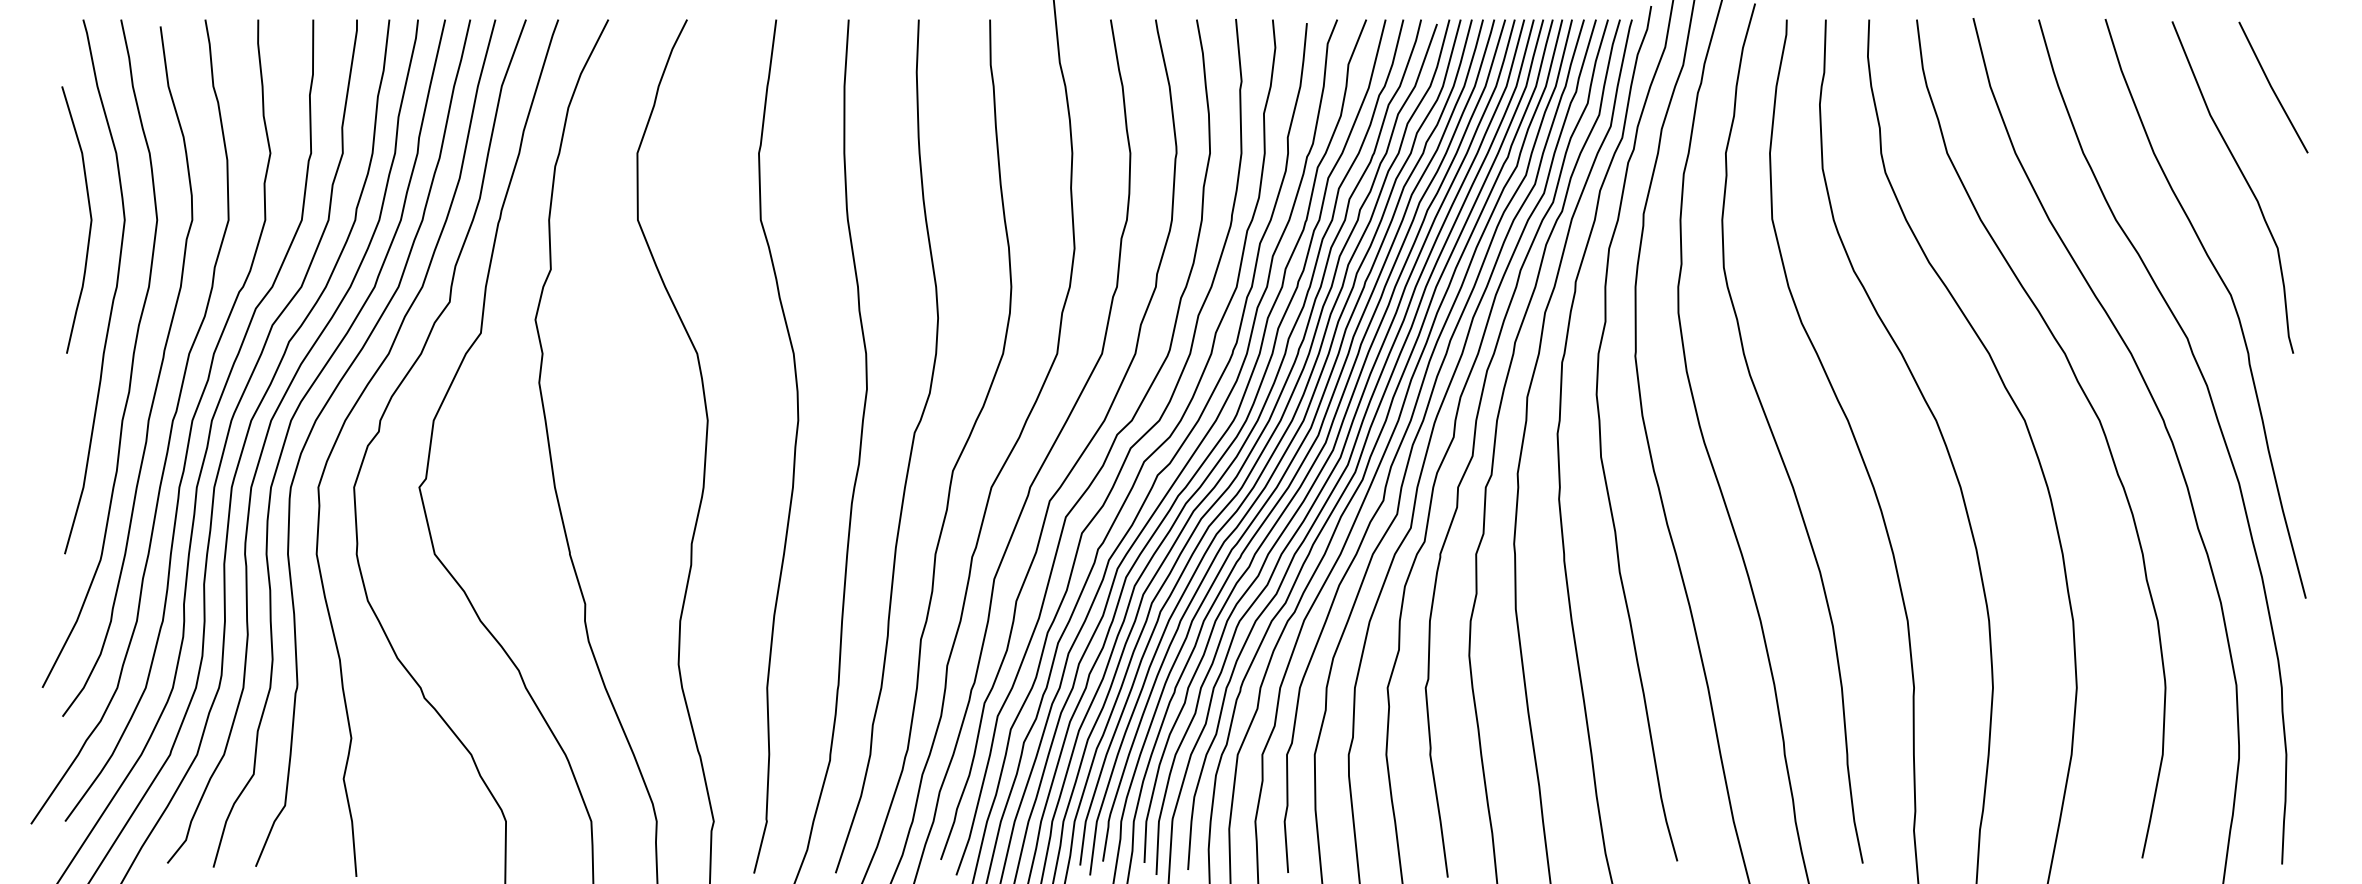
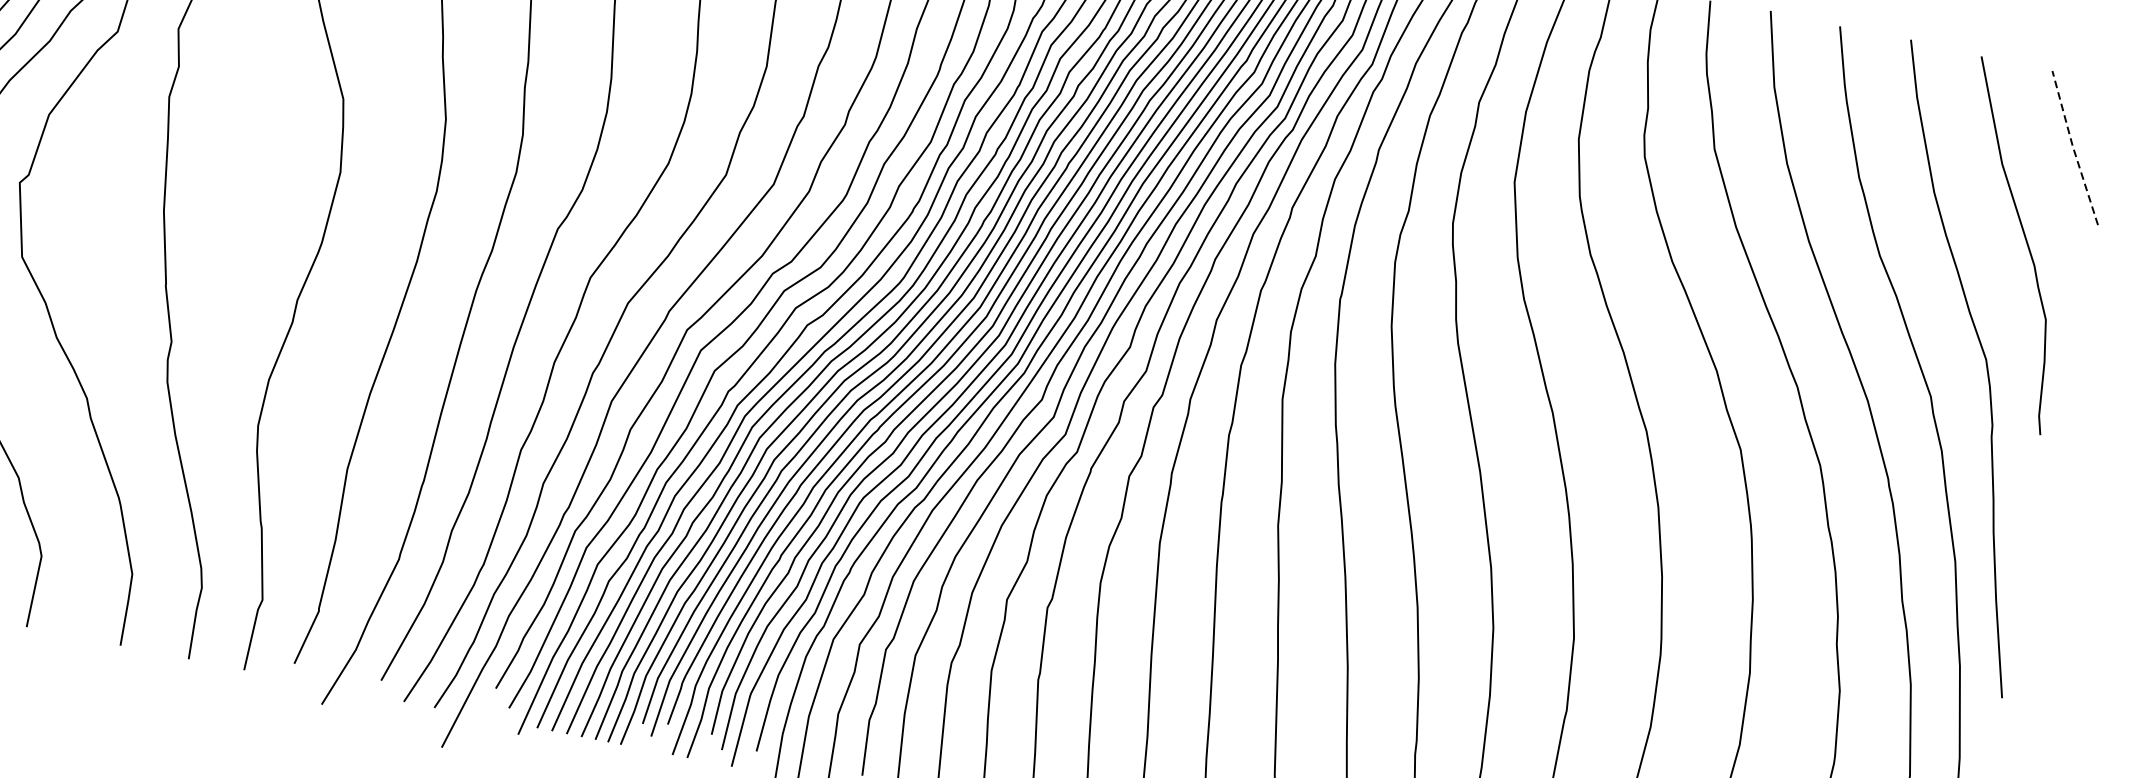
line: (2271, 88) -> (2072, 148), solid -> dashed

